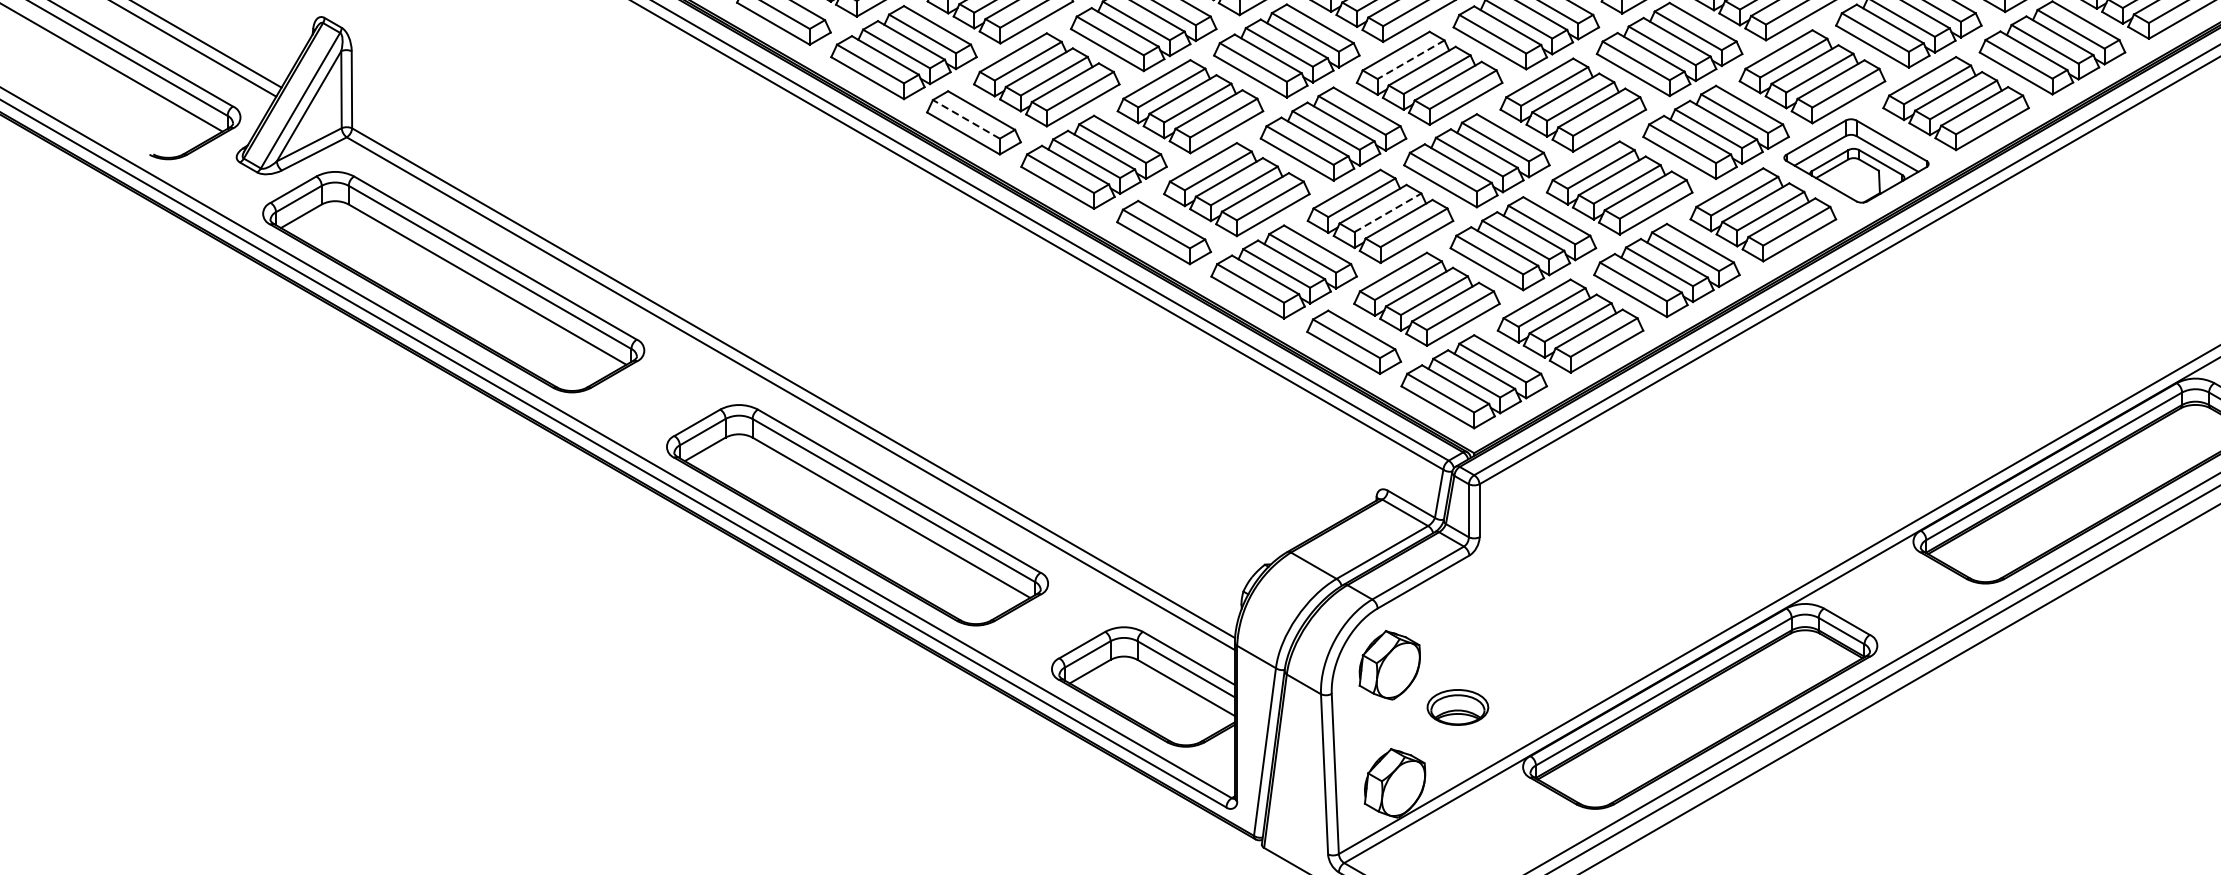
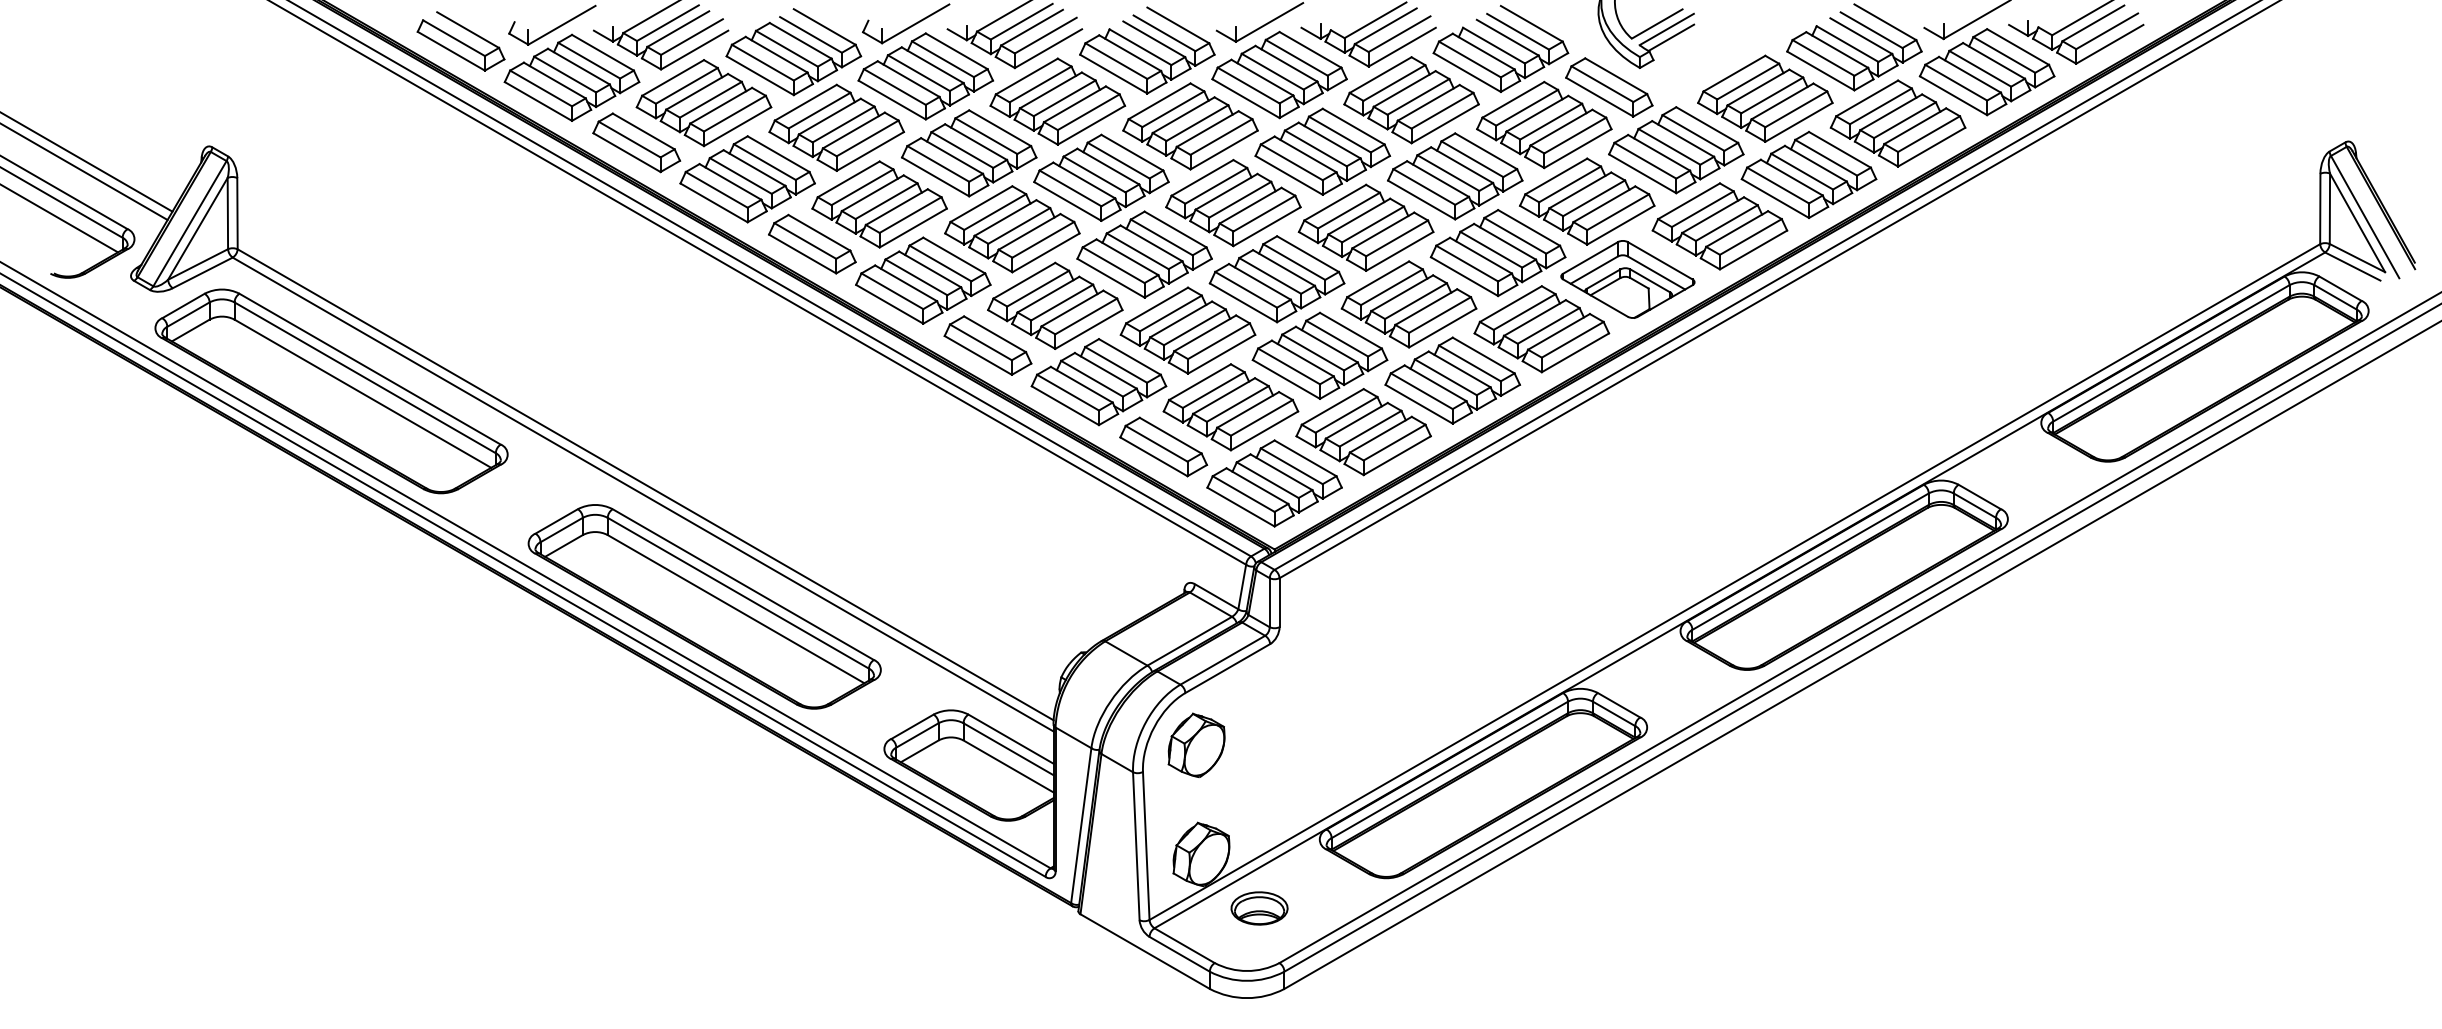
line: (1411, 59) -> (1216, 185), dashed -> solid
line: (966, 119) -> (805, 241), dashed -> solid
line: (1387, 212) -> (1194, 327), dashed -> solid
part: (1457, 707) -> (1259, 908), moved

